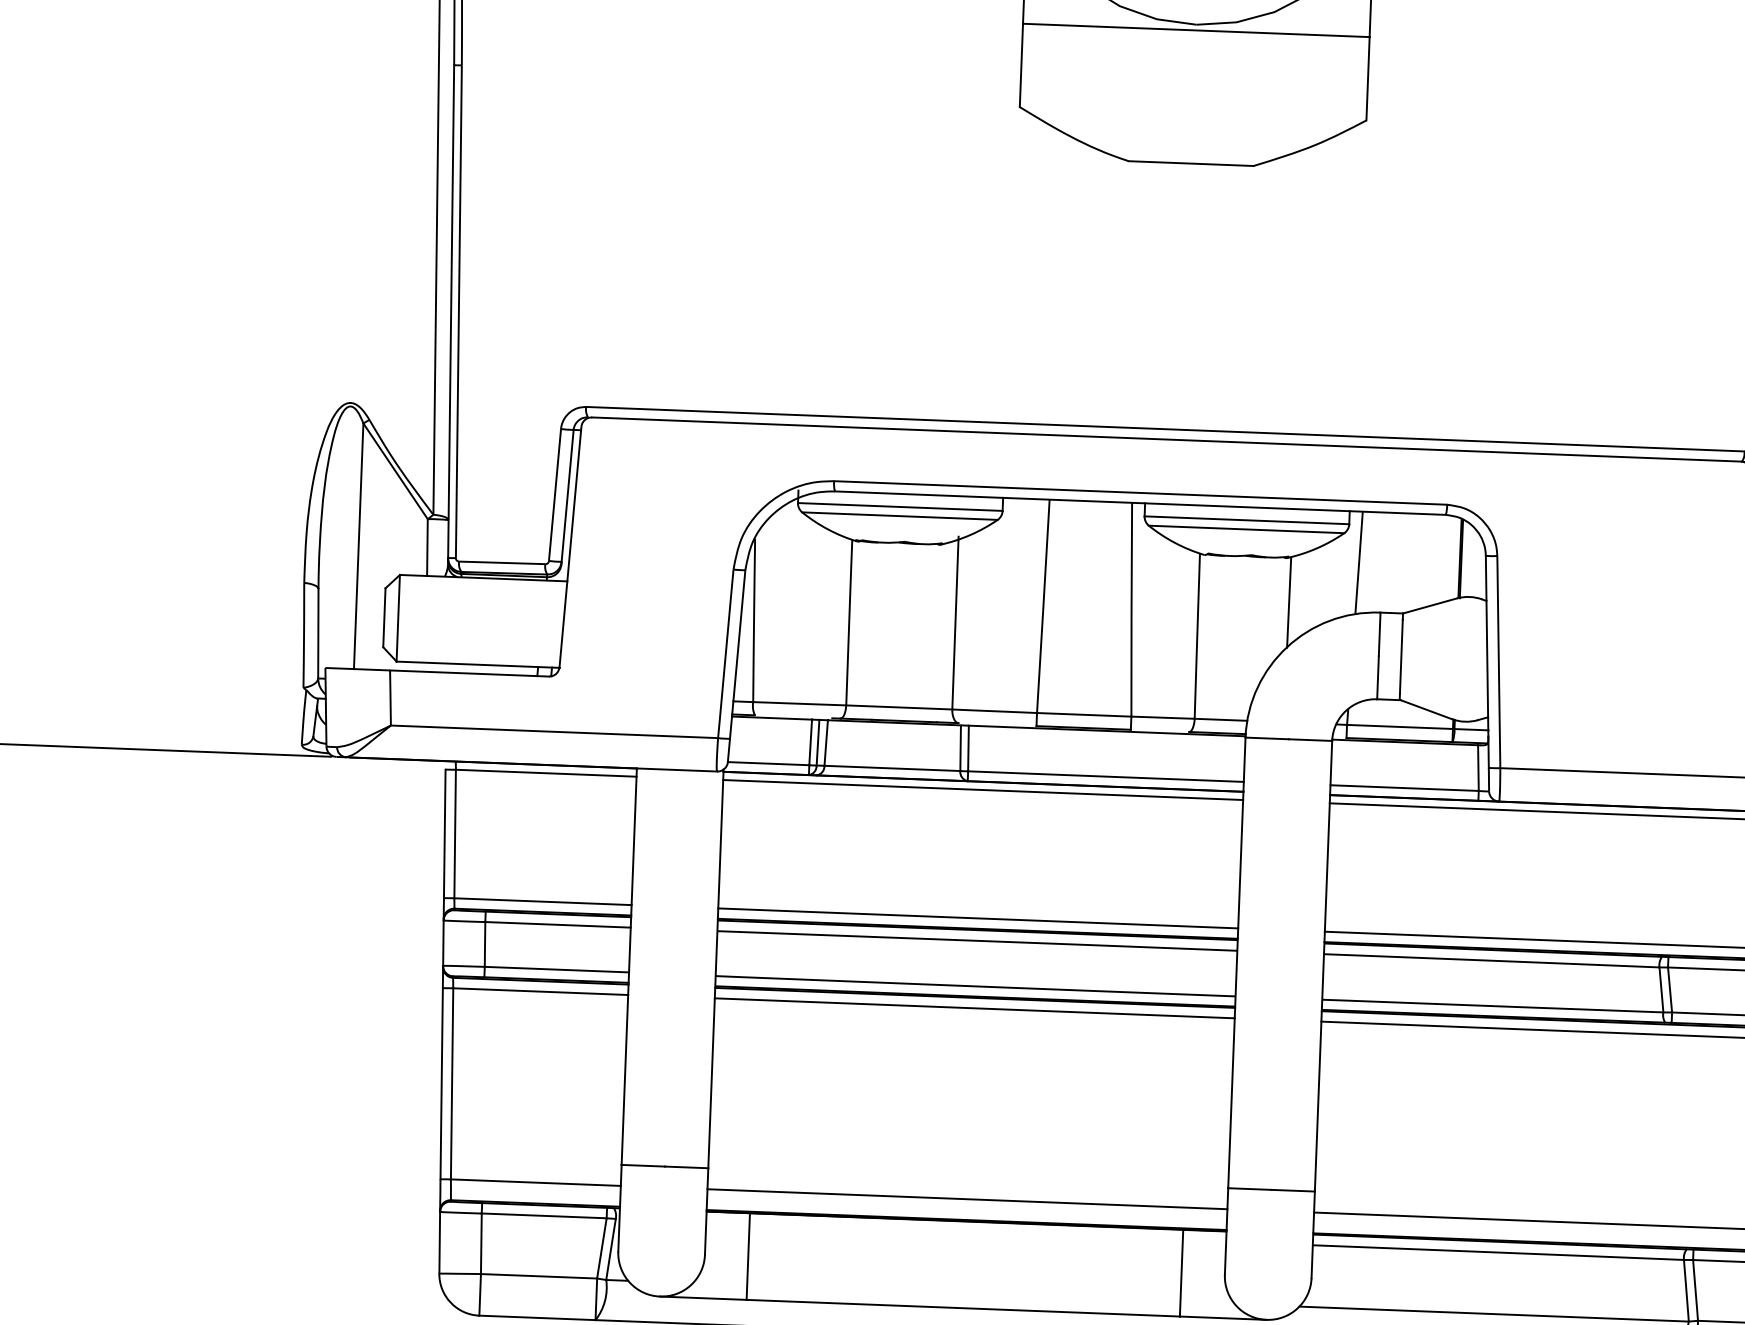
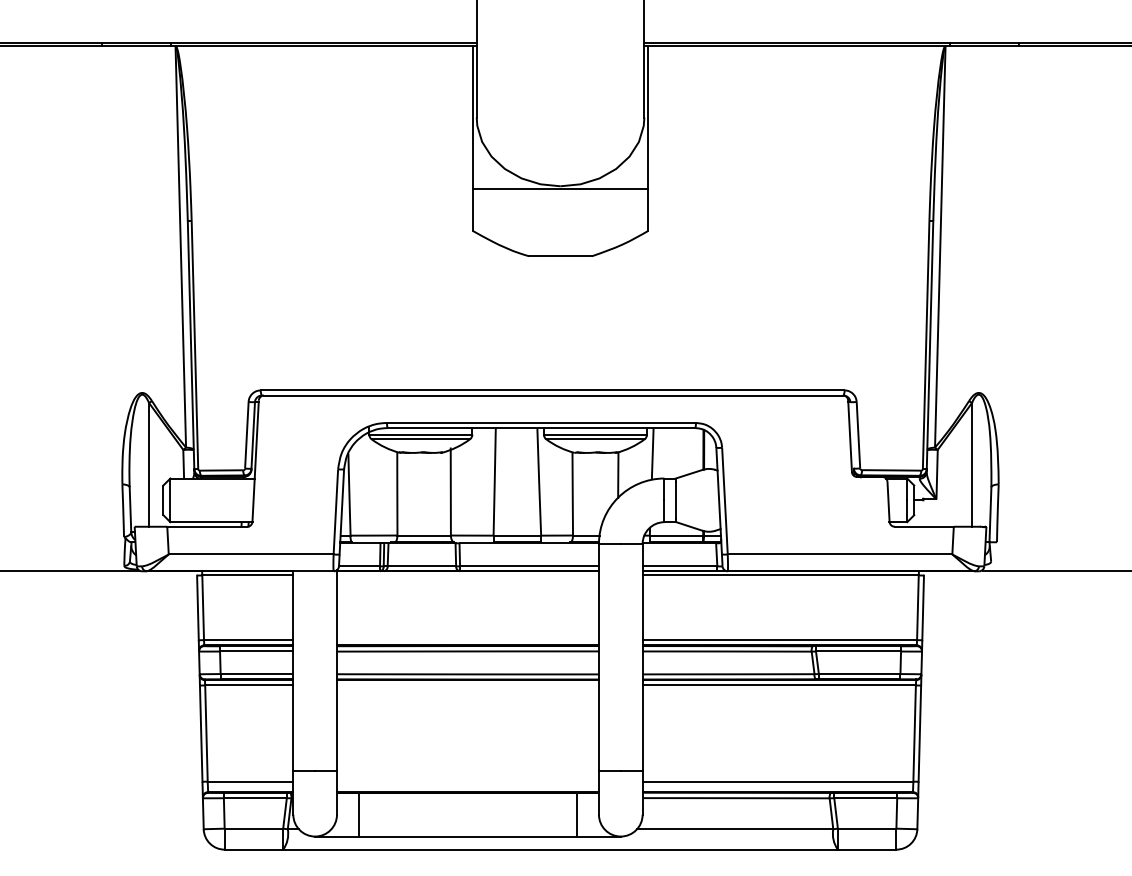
line: (982, 790) -> (467, 575), removed
line: (977, 919) -> (467, 640), removed
line: (973, 1008) -> (467, 685), removed
line: (966, 1198) -> (467, 781), removed

